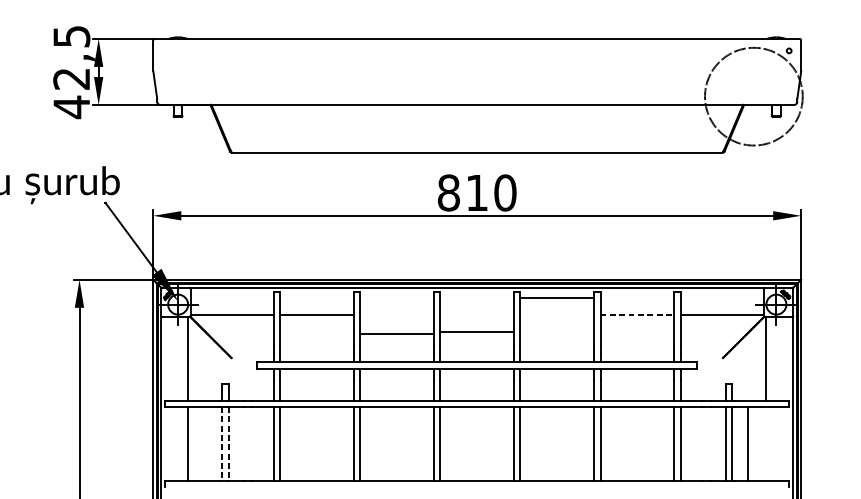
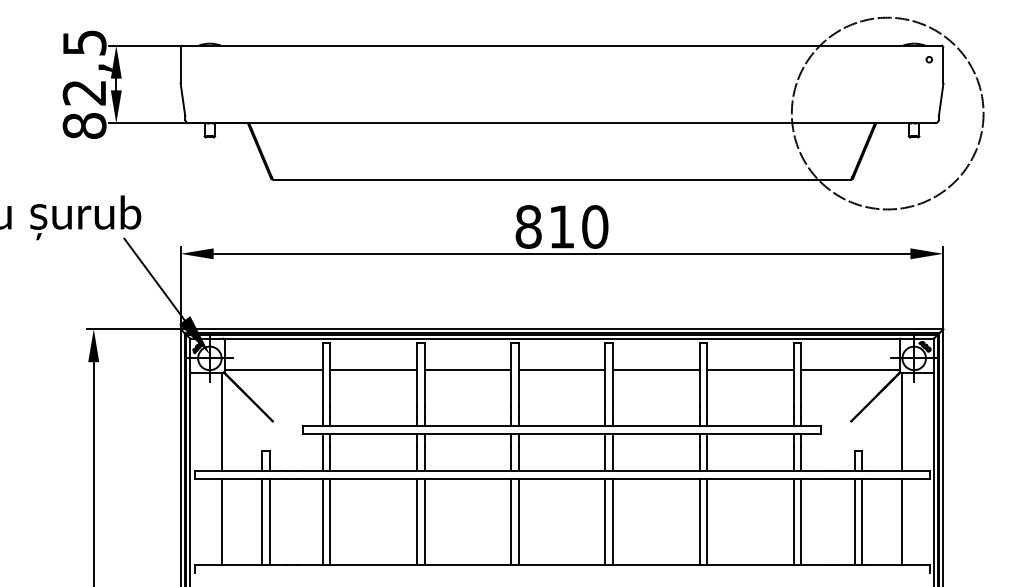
circle: (753, 96) -> (887, 113), size x1.67
text: (71, 107) -> (84, 126), 42,5 -> 82,5
line: (556, 297) -> (655, 370), moved
line: (637, 314) -> (750, 370), dashed -> solid
line: (476, 331) -> (561, 370), moved
line: (396, 334) -> (467, 370), moved
line: (747, 443) -> (902, 521), moved
line: (222, 444) -> (262, 522), dashed -> solid
line: (228, 444) -> (269, 522), dashed -> solid

